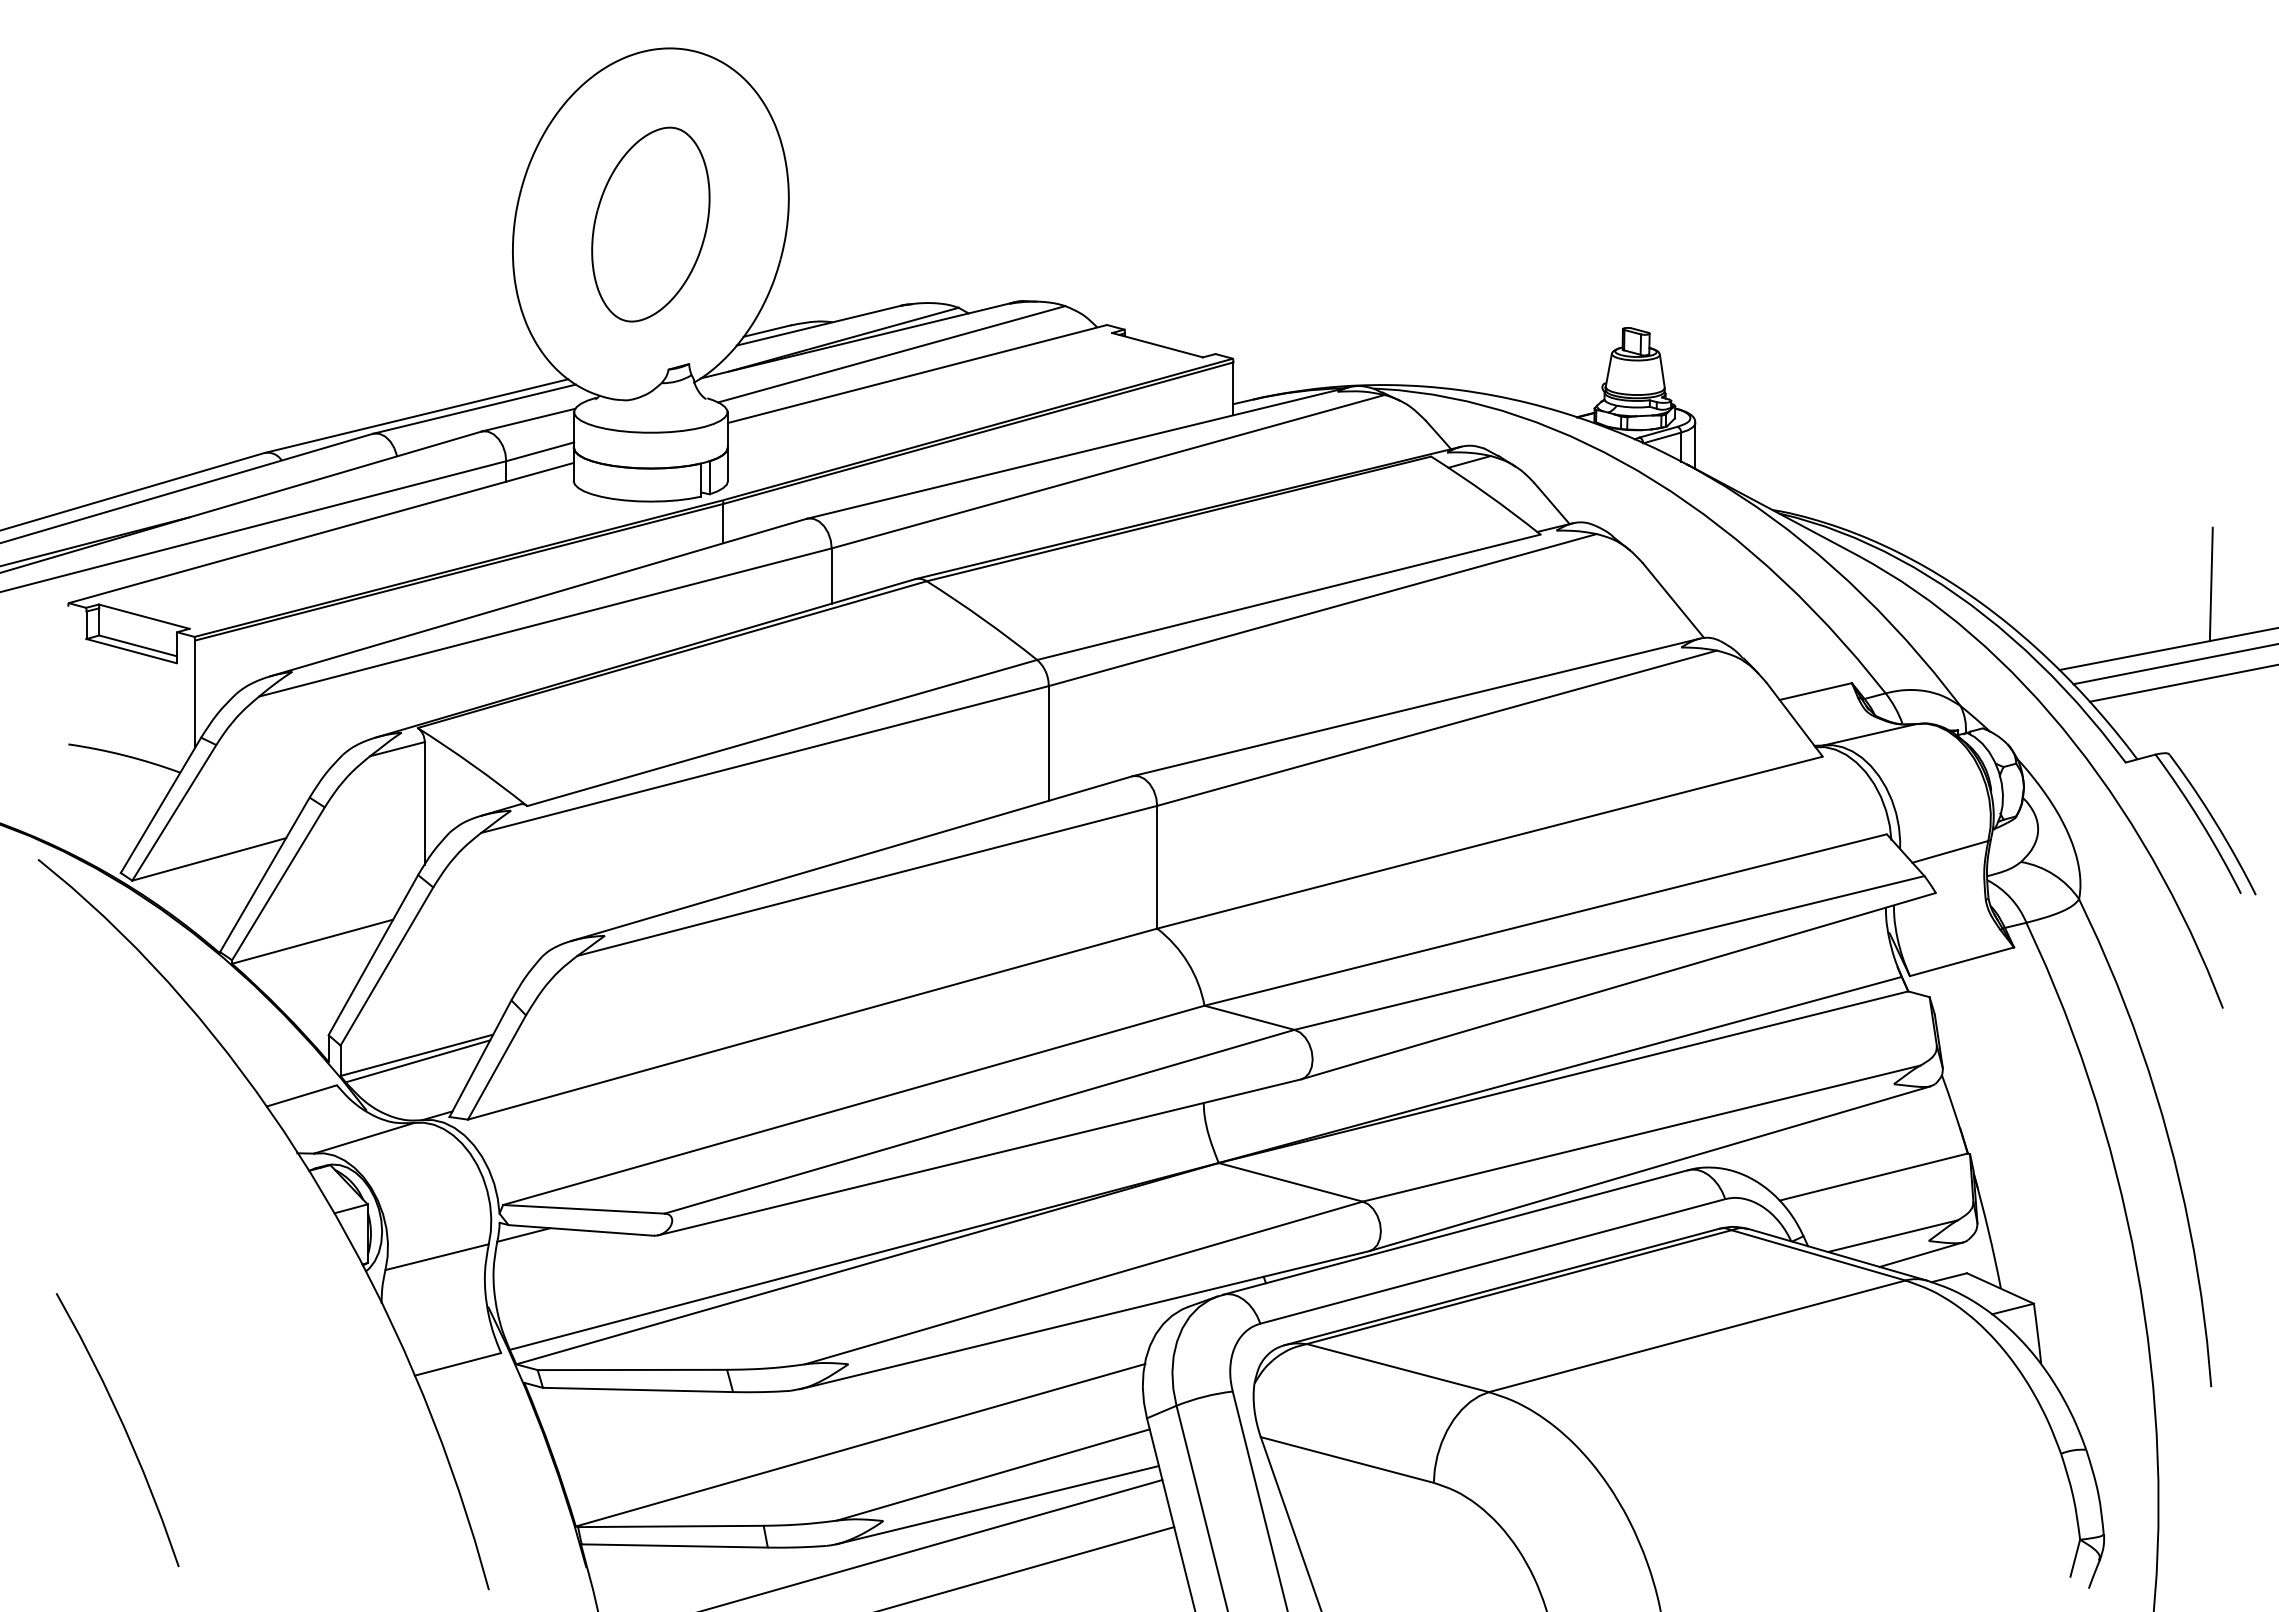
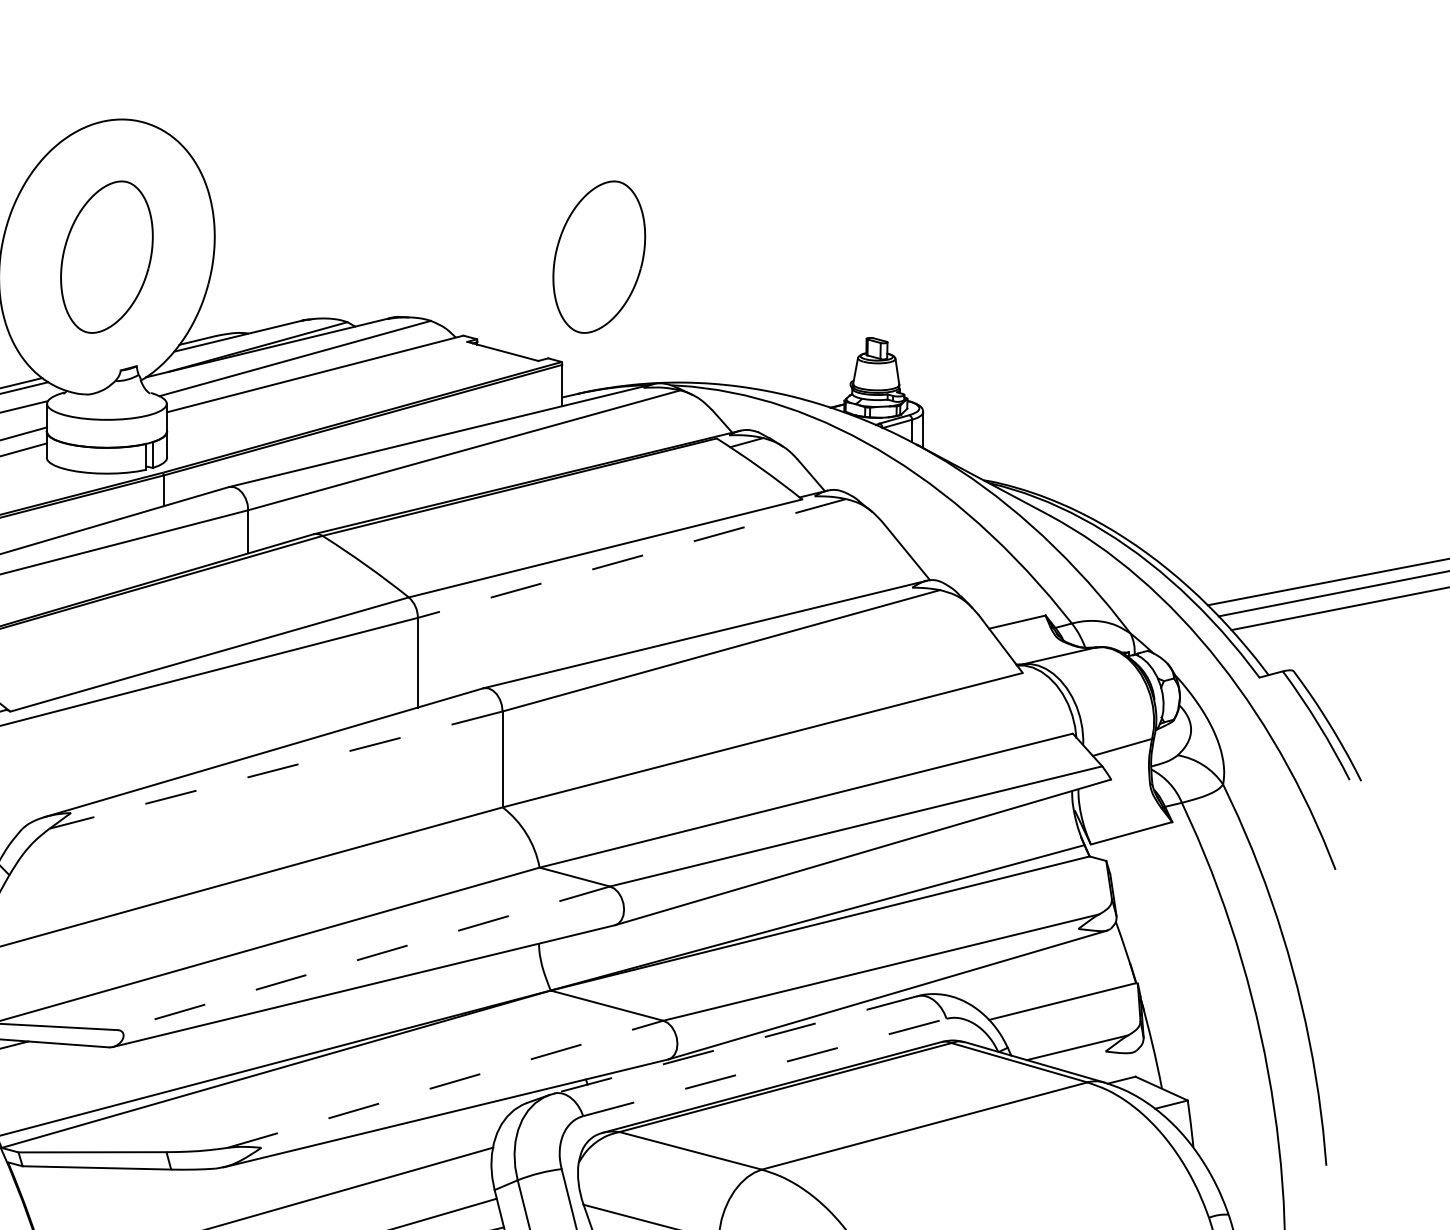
part: (1280, 224) -> (598, 257), added
line: (2210, 584) -> (1325, 538), removed
line: (1322, 610) -> (631, 558), solid -> dashed
line: (866, 881) -> (275, 770), solid -> dashed
line: (979, 1121) -> (363, 958), solid -> dashed
line: (1455, 1232) -> (735, 1044), solid -> dashed
line: (1921, 1254) -> (1099, 1062), removed
line: (1492, 1261) -> (764, 1067), solid -> dashed
line: (1083, 1283) -> (445, 1084), solid -> dashed

